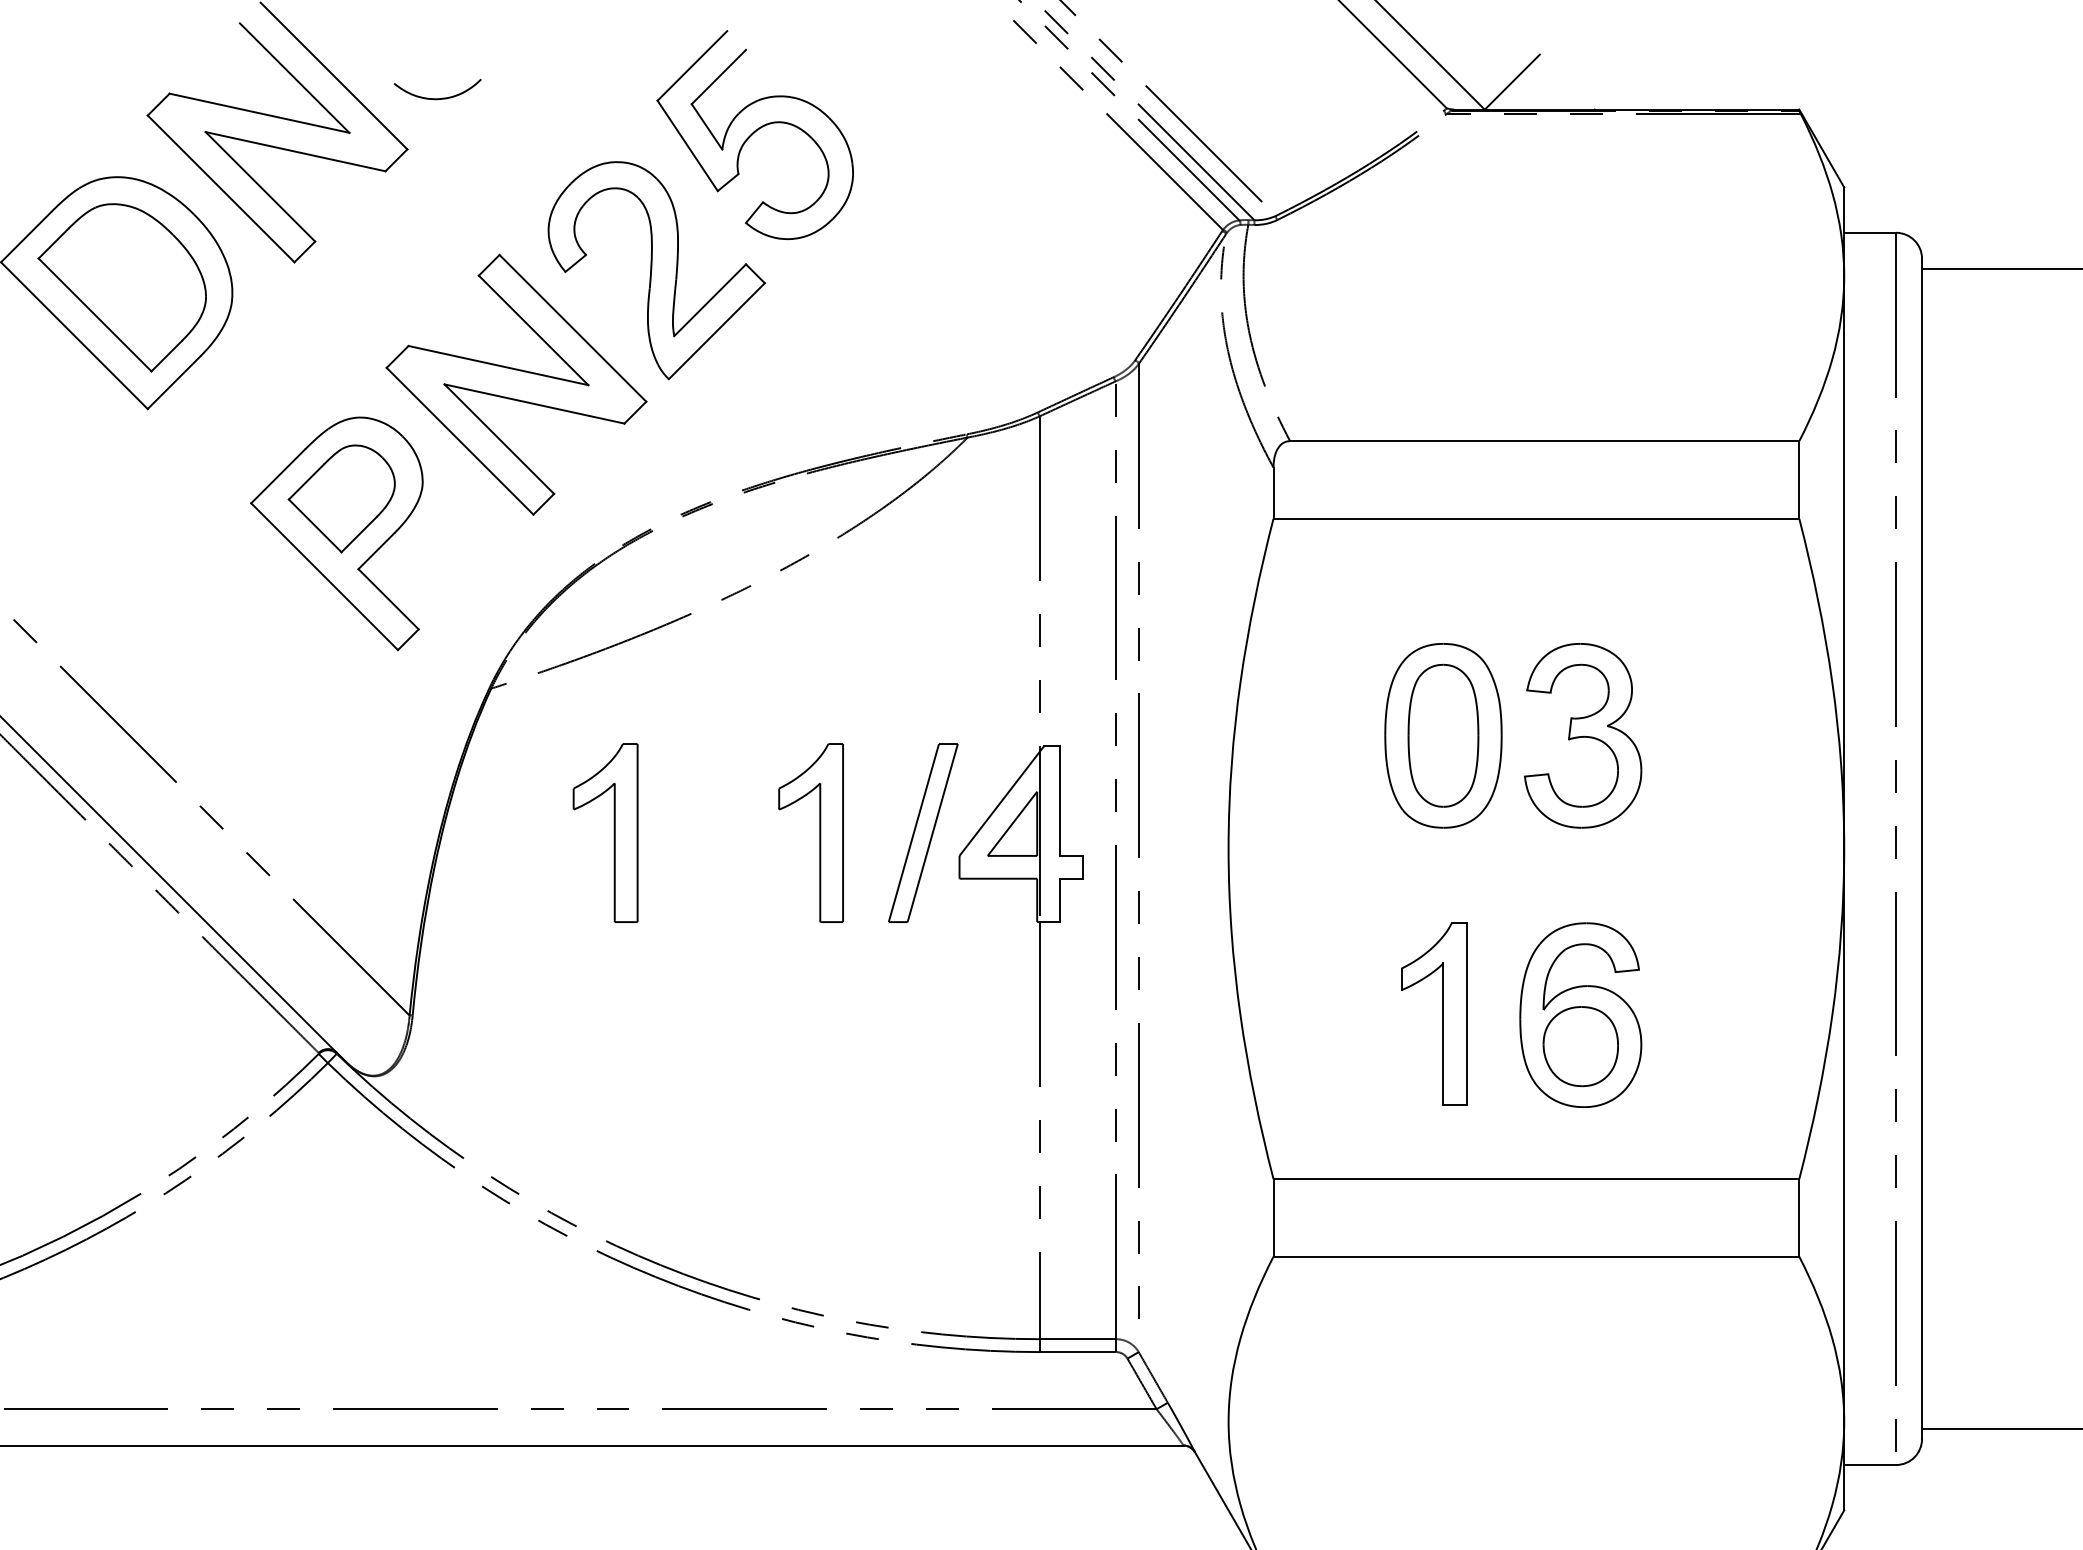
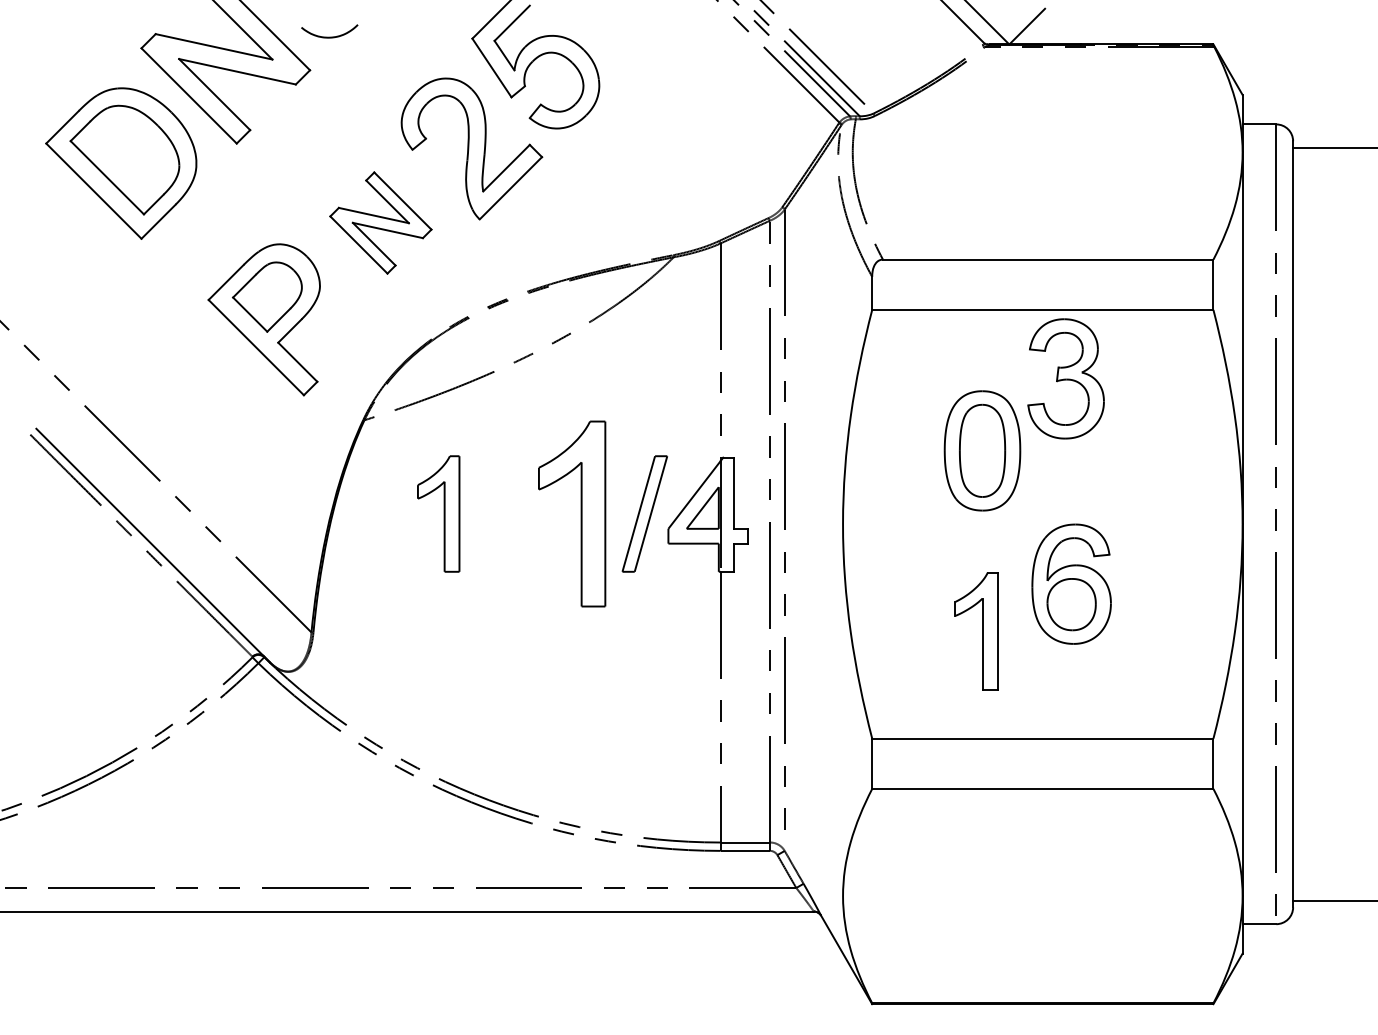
part: (515, 383) -> (380, 222), size x0.6
part: (1582, 735) -> (1065, 378), moved
part: (810, 832) -> (571, 513), size x1.6
part: (1580, 1014) -> (1071, 583), moved

